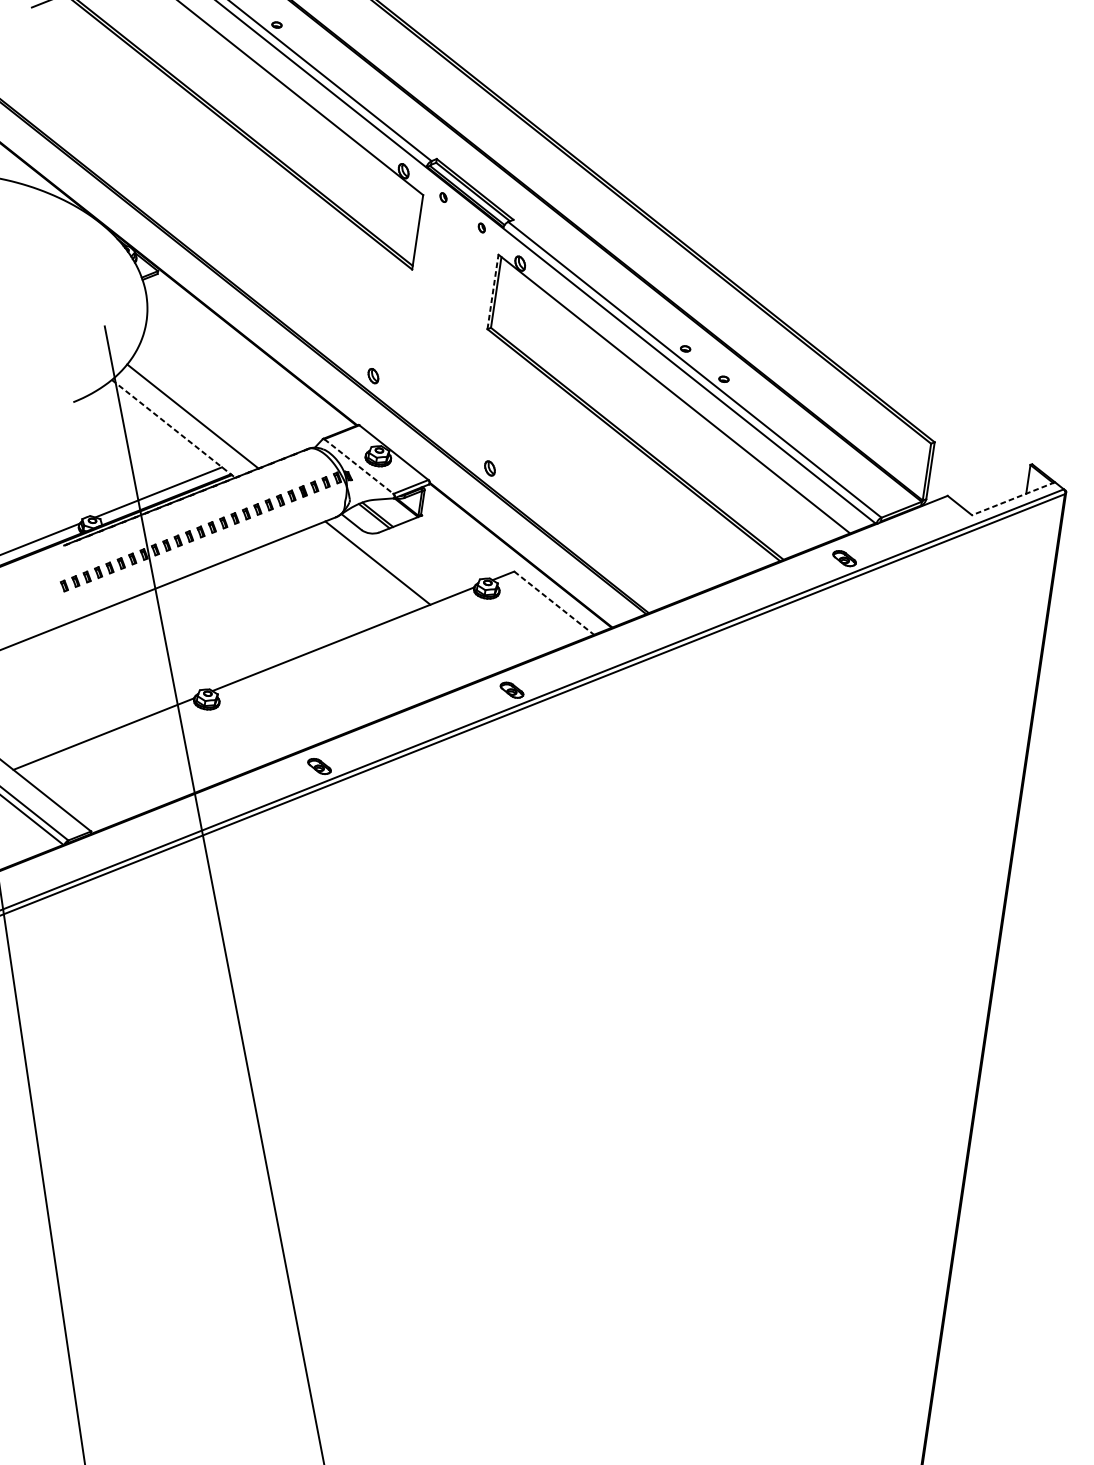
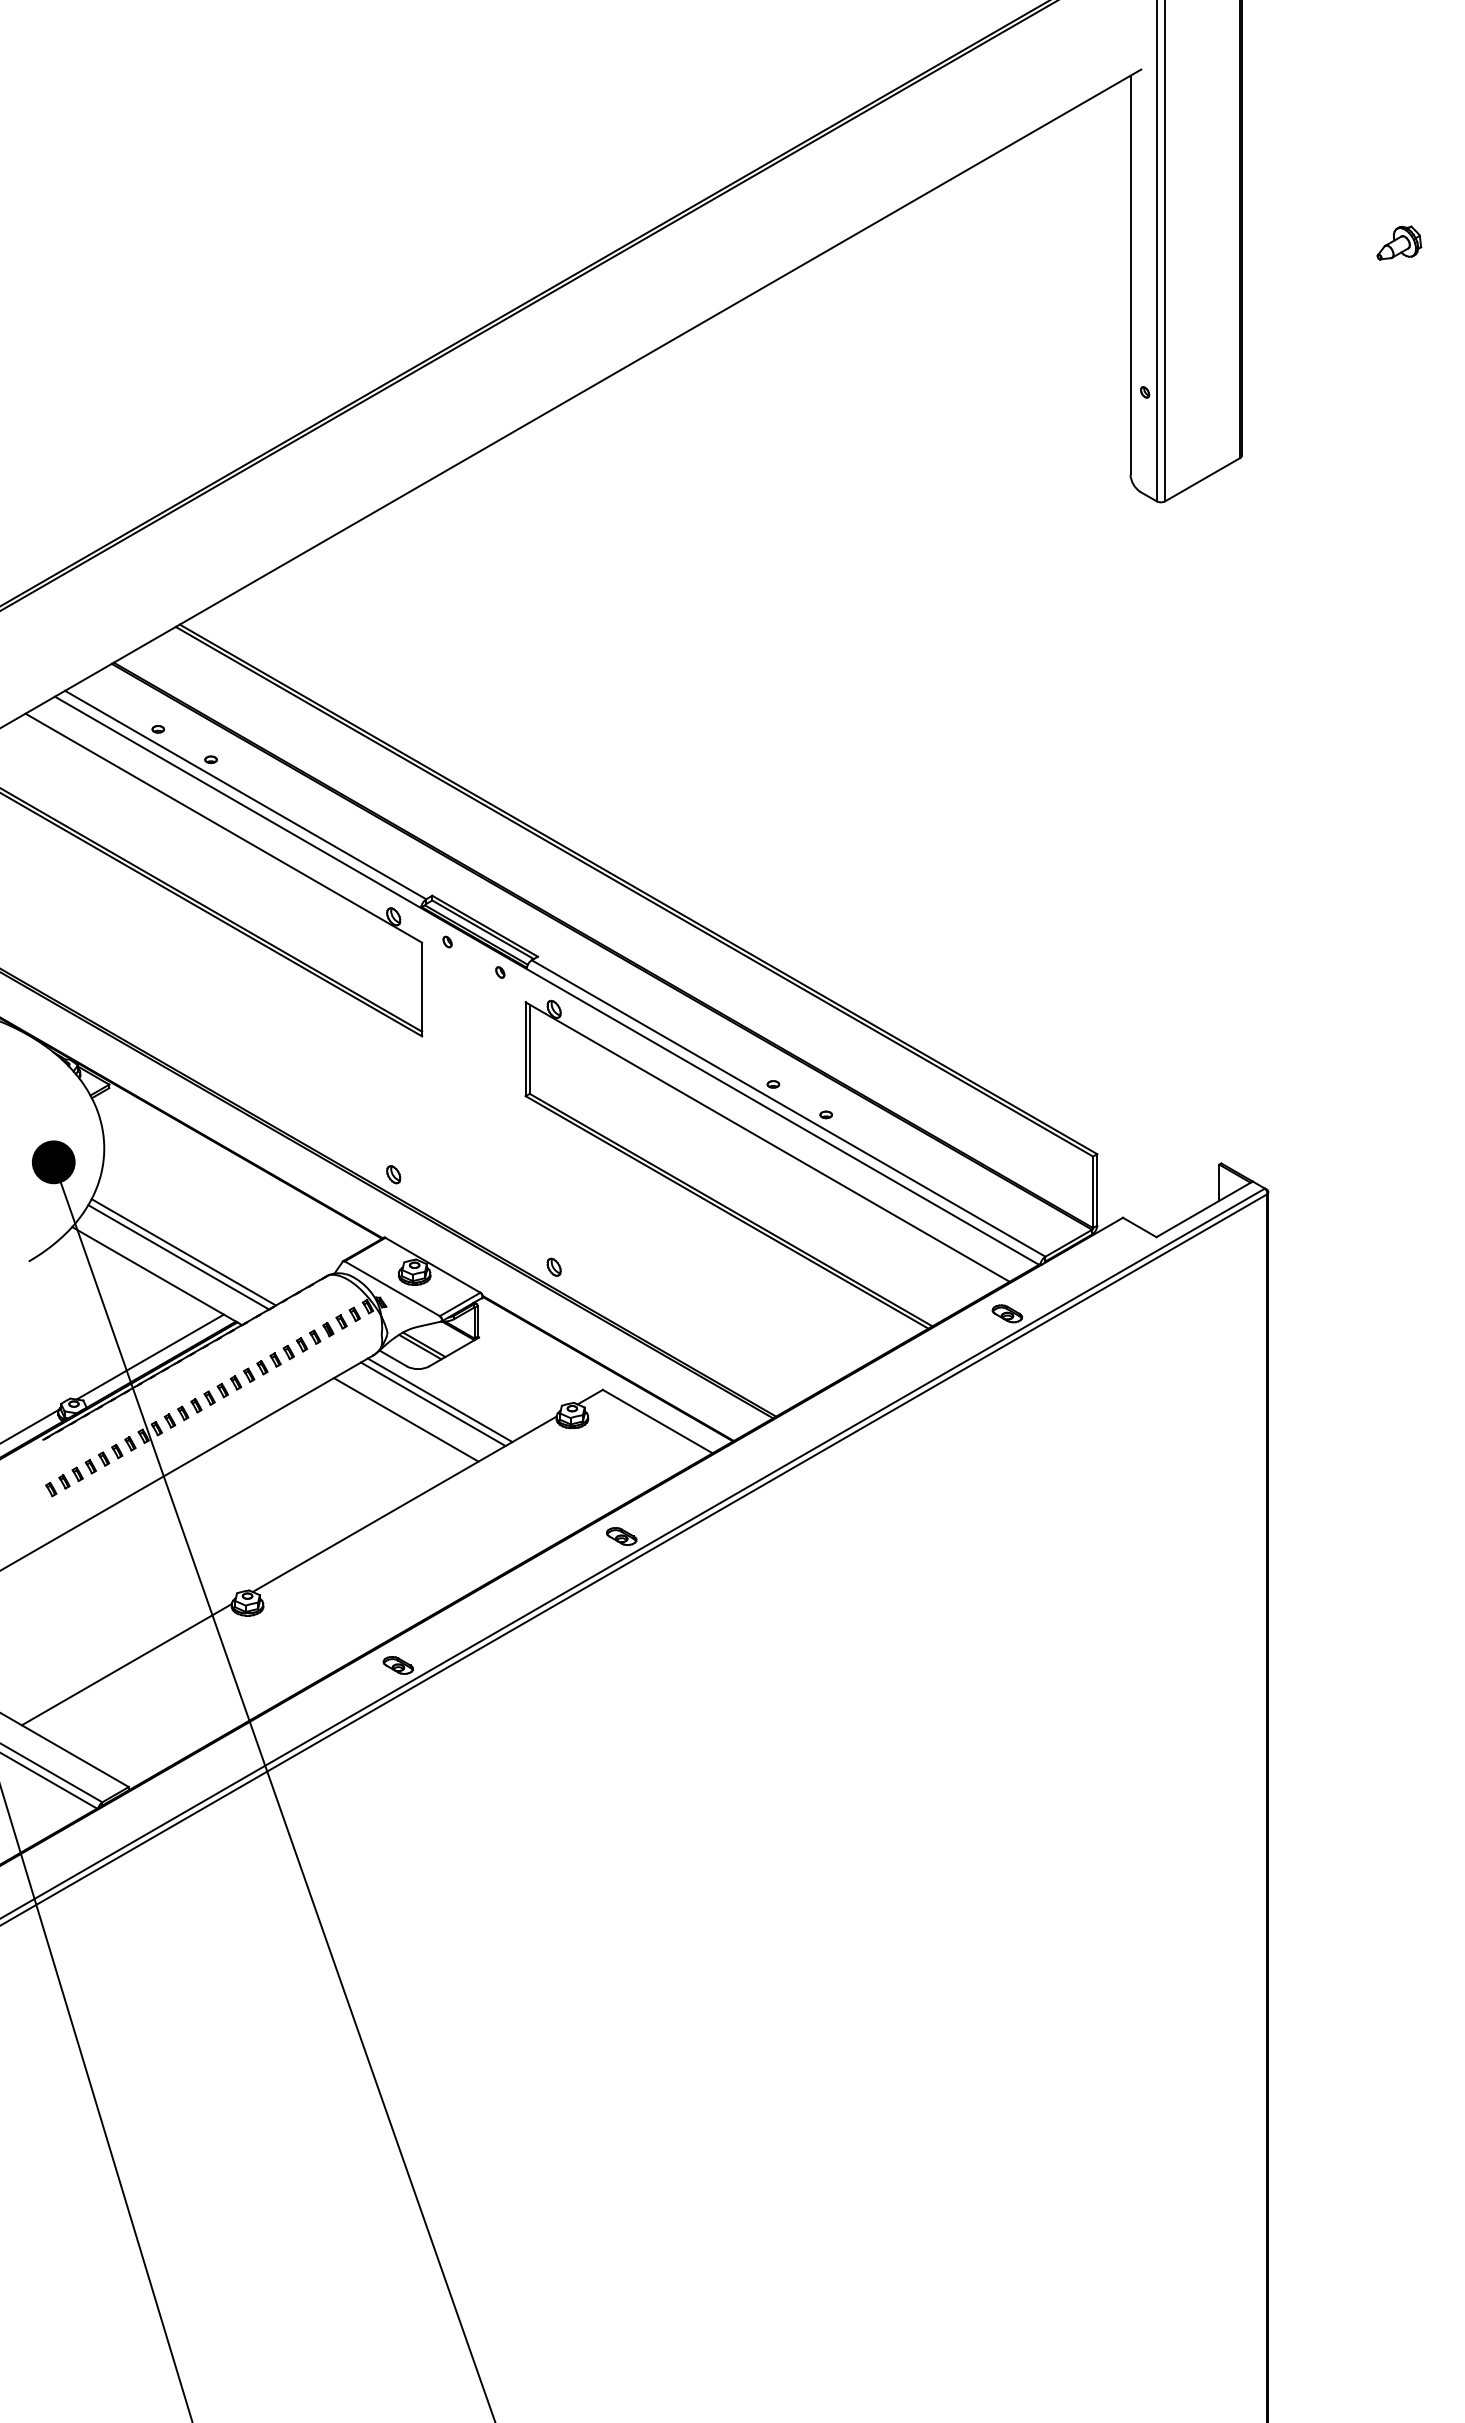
line: (492, 292) -> (525, 1049), dashed -> solid
fill: (104, 326) -> (53, 1162), added
line: (197, 413) -> (183, 1252), added
line: (173, 429) -> (157, 1276), dashed -> solid
line: (359, 466) -> (392, 1288), dashed -> solid
line: (1013, 498) -> (1204, 1209), dashed -> solid
line: (383, 560) -> (439, 1400), added
line: (354, 571) -> (405, 1419), added
line: (554, 603) -> (658, 1421), dashed -> solid

